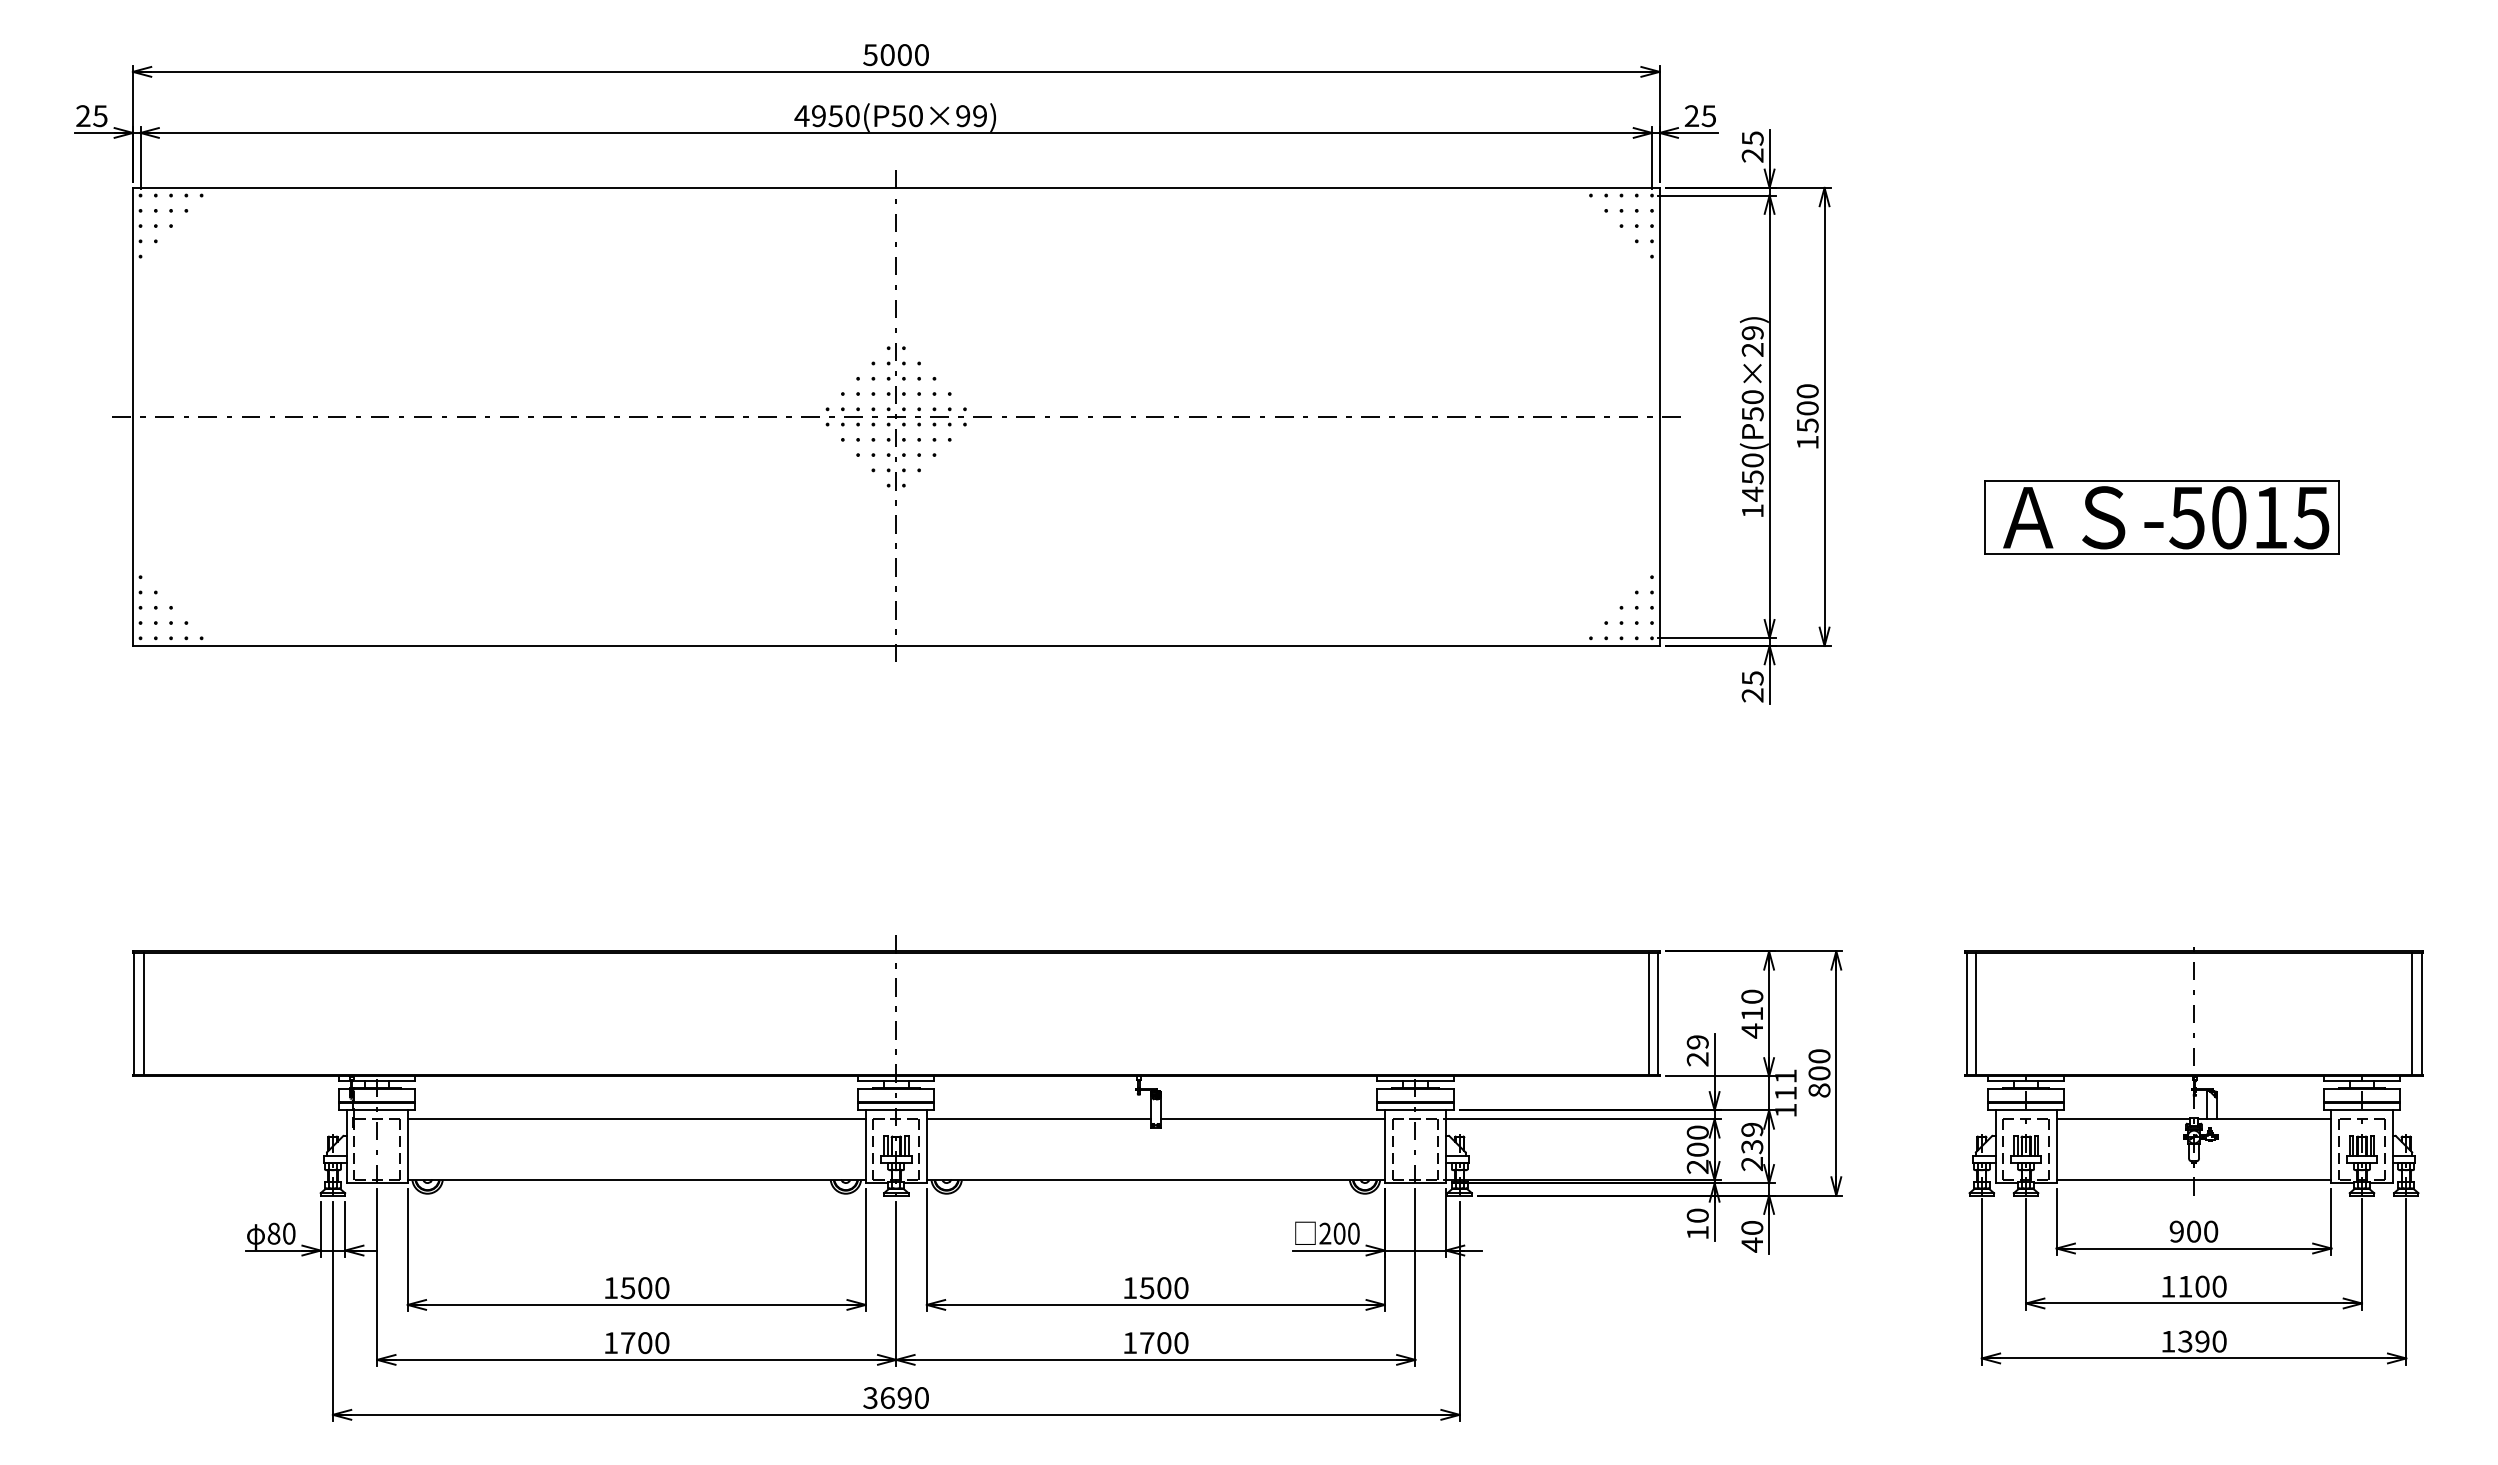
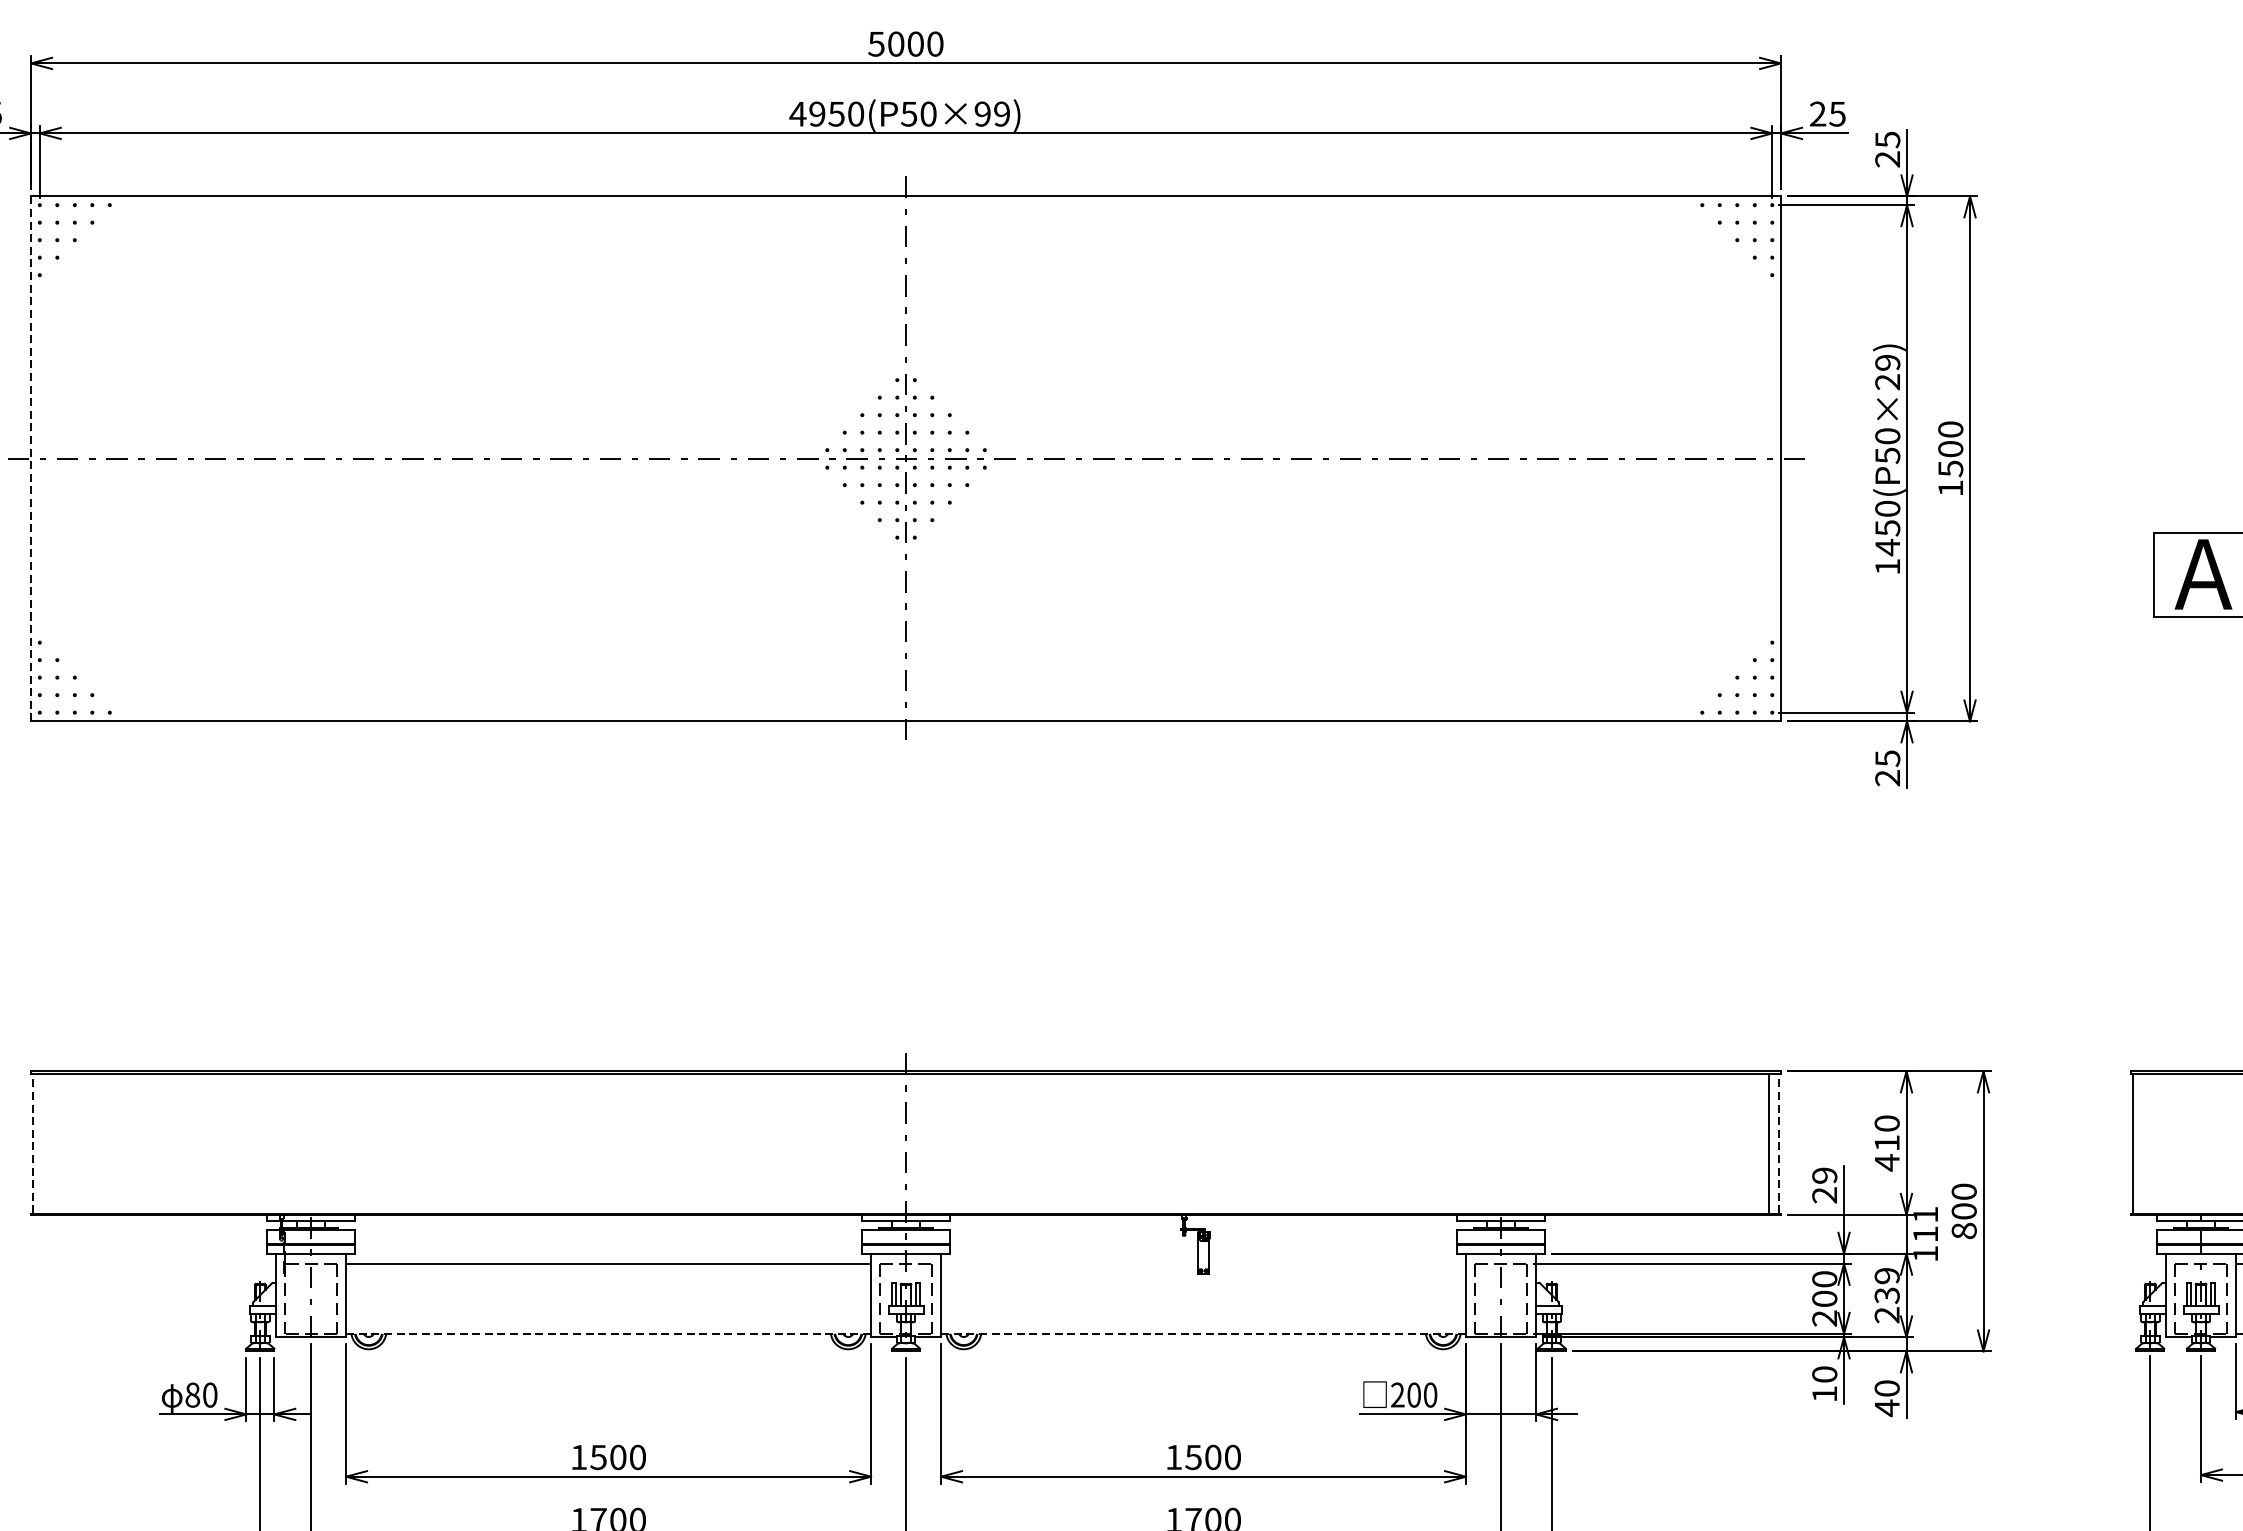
line: (132, 417) -> (30, 459), solid -> dashed
line: (134, 1013) -> (32, 1142), solid -> dashed
line: (1658, 1013) -> (1779, 1142), solid -> dashed
line: (143, 1014) -> (43, 1143), removed
line: (1975, 1014) -> (2143, 1143), removed
line: (1038, 1119) -> (1069, 1264), removed
line: (1272, 1119) -> (1337, 1264), removed
line: (637, 1180) -> (609, 1334), solid -> dashed
line: (1155, 1180) -> (1203, 1334), solid -> dashed

